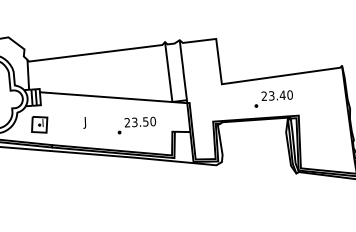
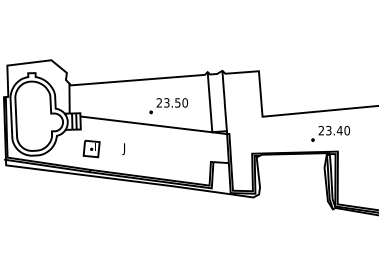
part: (273, 98) -> (330, 133), moved
part: (39, 124) -> (91, 148), moved
part: (136, 125) -> (168, 106), moved

